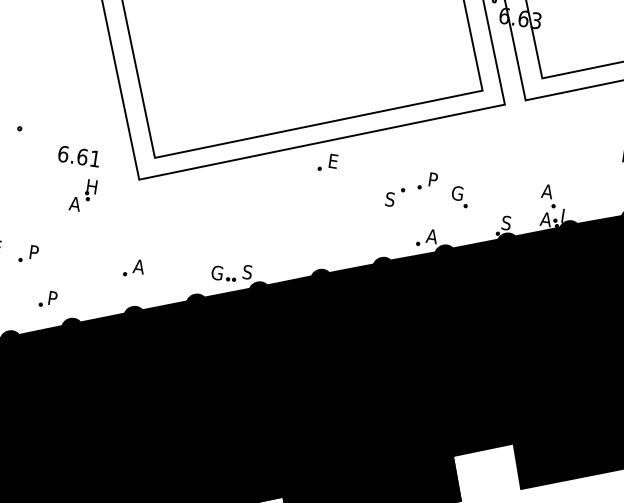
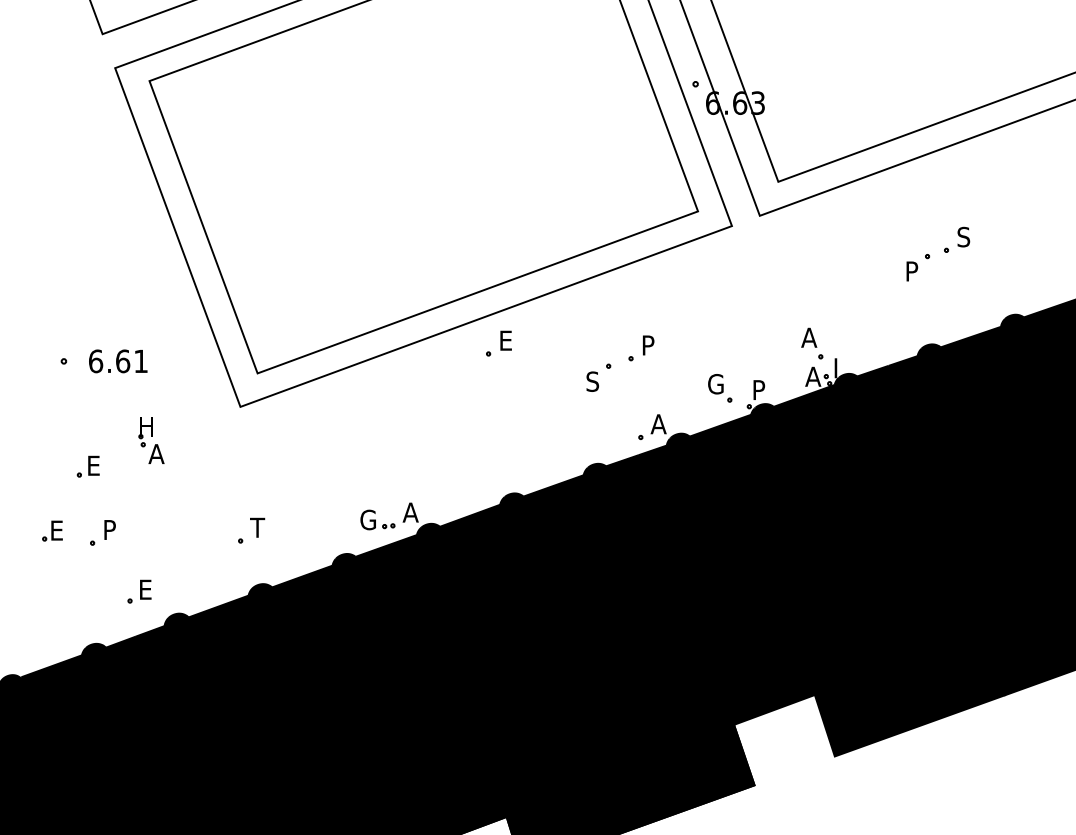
text: (79, 156) -> (118, 361), moved
part: (90, 190) -> (145, 432), moved
part: (460, 196) -> (720, 388), moved
part: (25, 205) -> (87, 466), added
text: (506, 222) -> (758, 389), S -> P
text: (139, 266) -> (258, 527), A -> T
text: (247, 272) -> (410, 512), S -> A
text: (53, 298) -> (146, 589), P -> E

